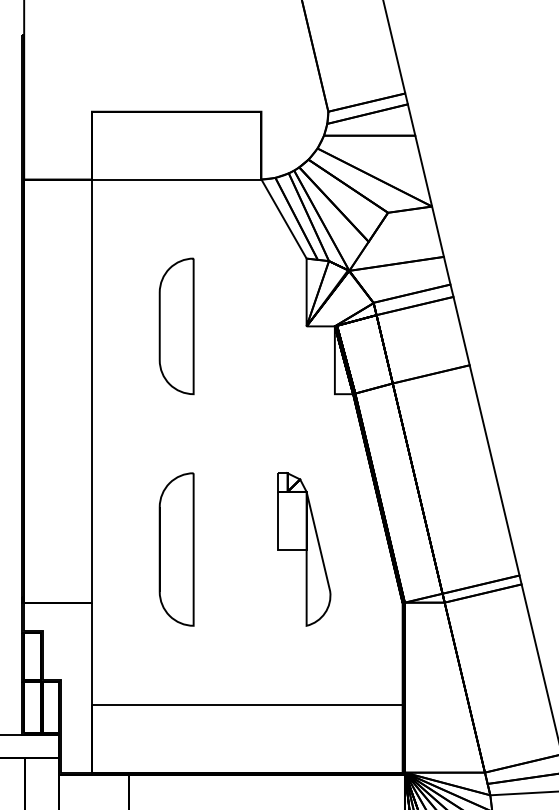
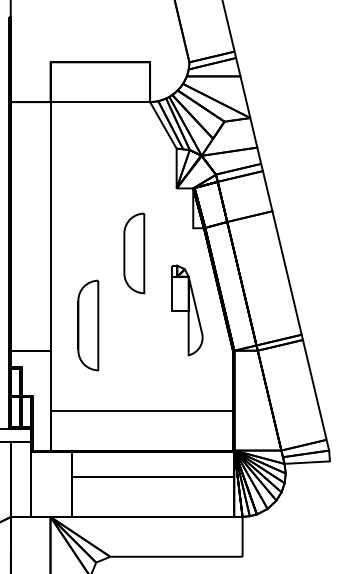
part: (176, 326) -> (134, 253), moved
part: (176, 549) -> (88, 325), moved
part: (304, 549) -> (187, 310), moved

